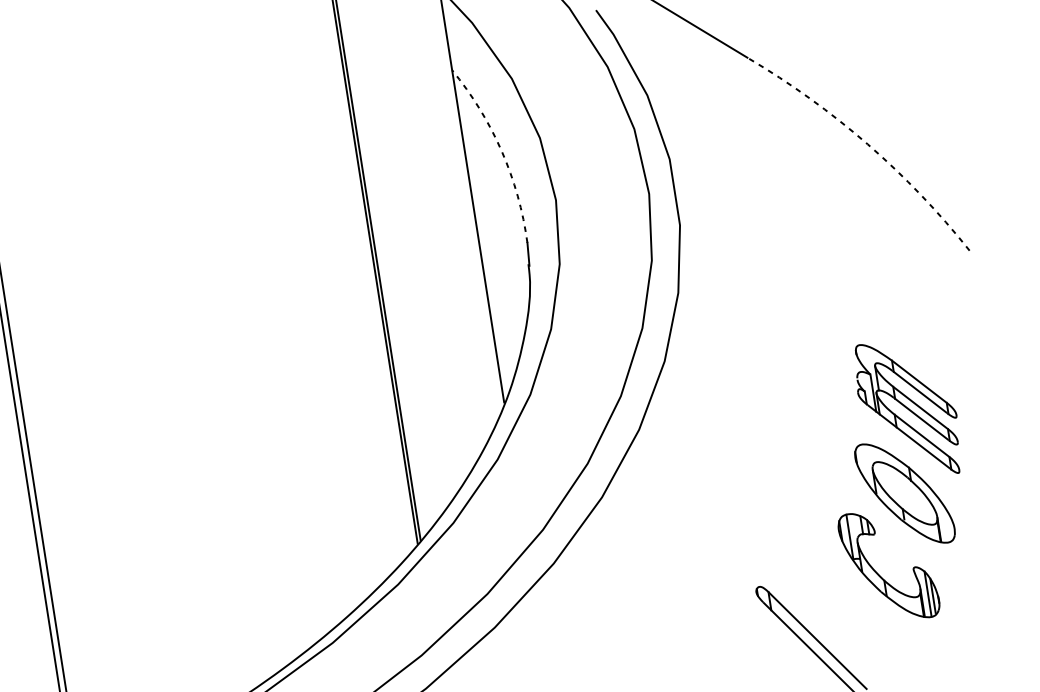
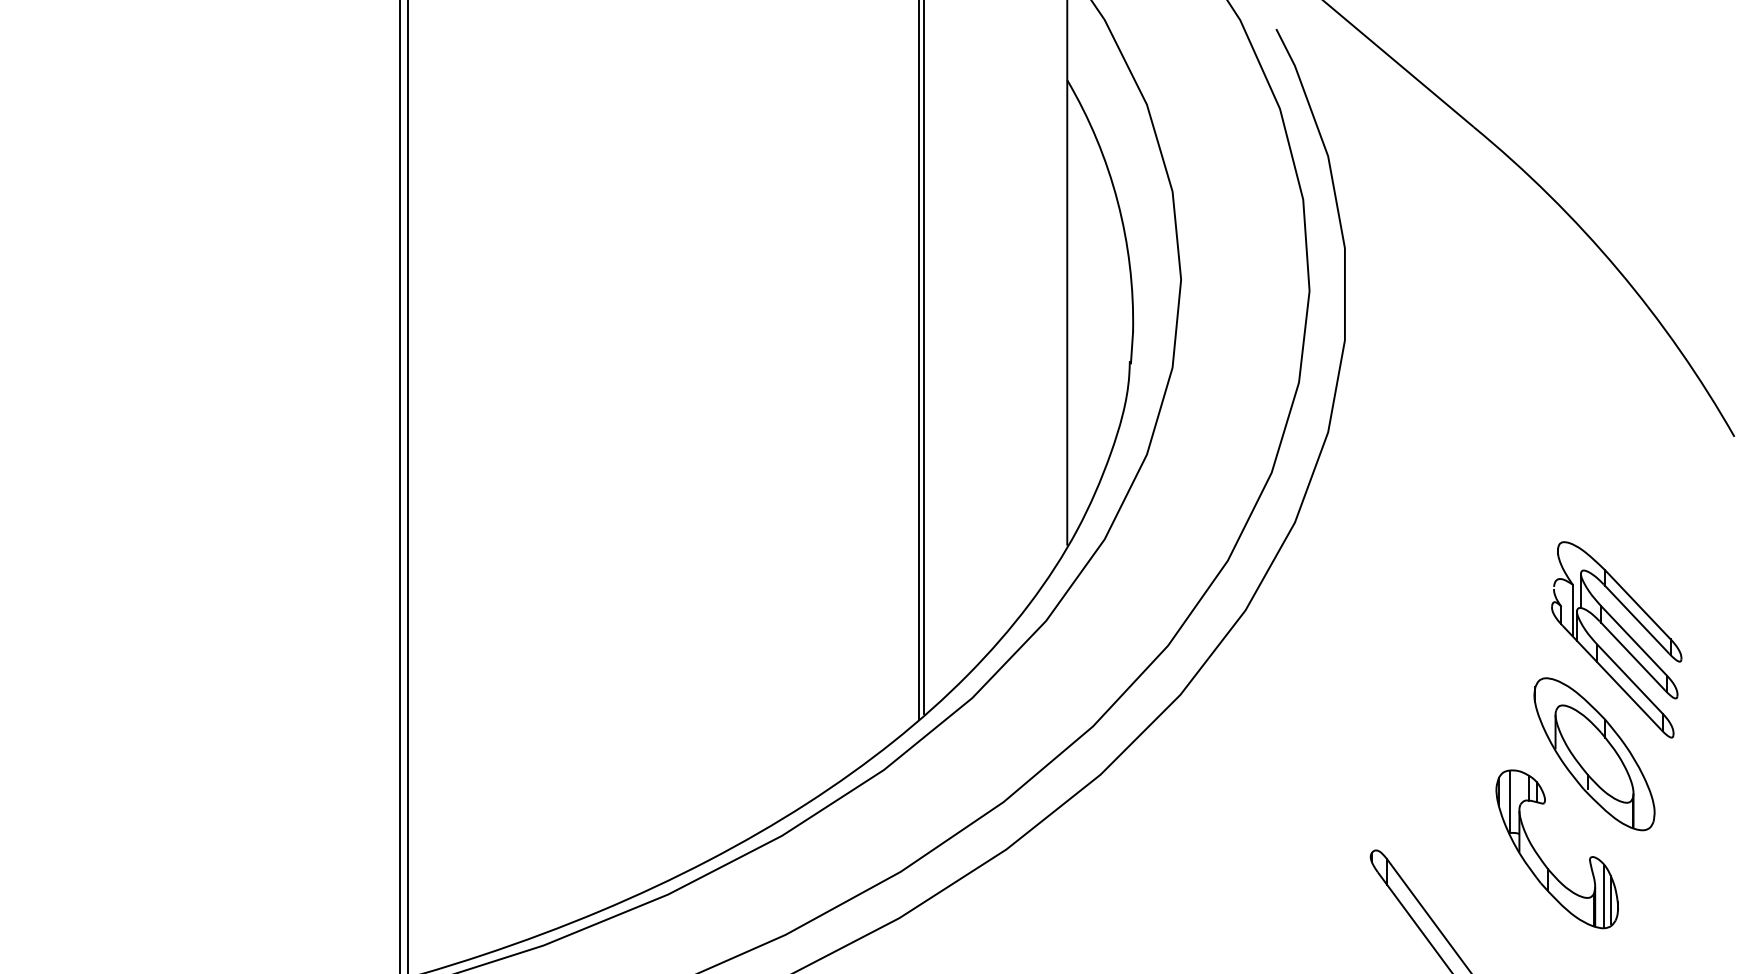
arc: (867, 144) -> (1618, 270), dashed -> solid
arc: (501, 151) -> (1117, 201), dashed -> solid

